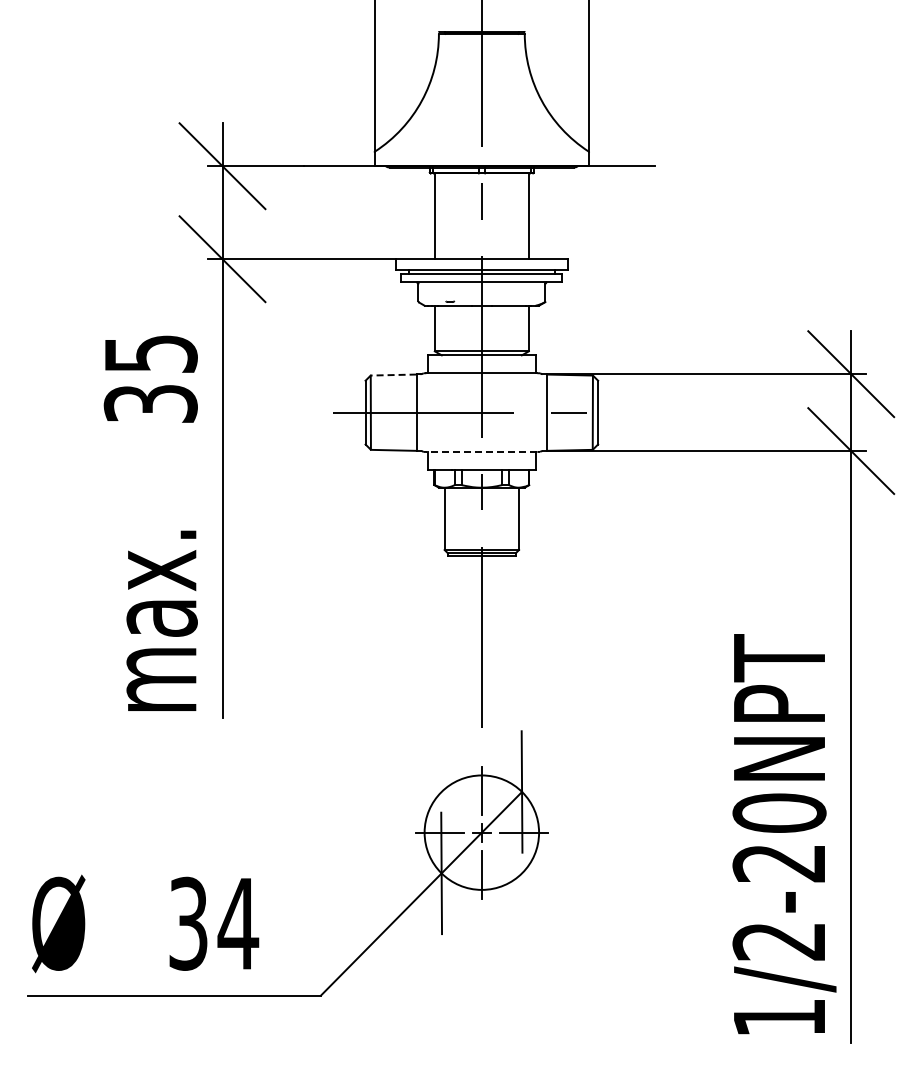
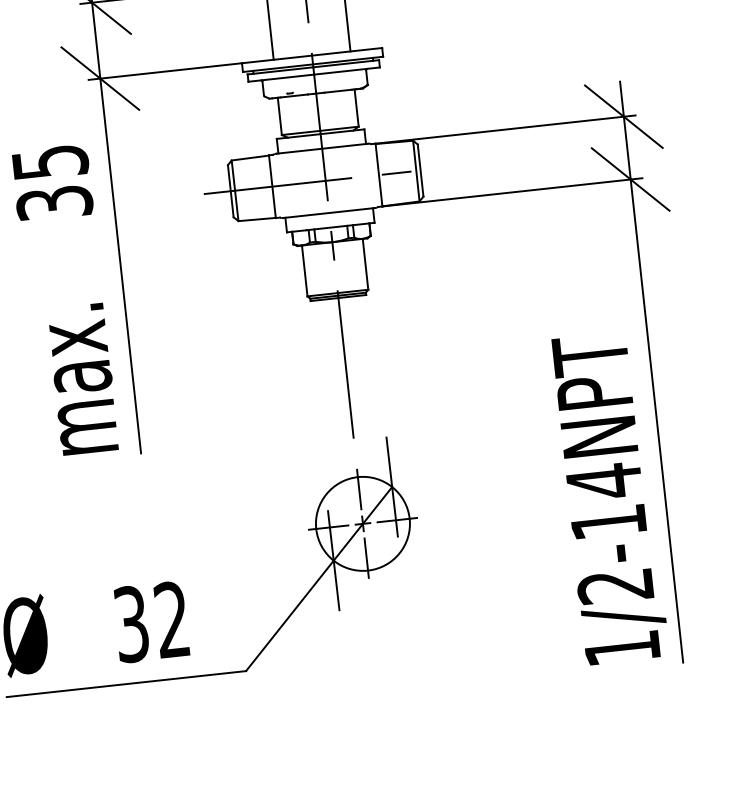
line: (393, 375) -> (250, 158), dashed -> solid
line: (481, 451) -> (328, 212), dashed -> solid
text: (779, 837) -> (606, 501), 1/2-20NPT -> 1/2-14NPT
text: (238, 922) -> (172, 618), 34 -> 32

